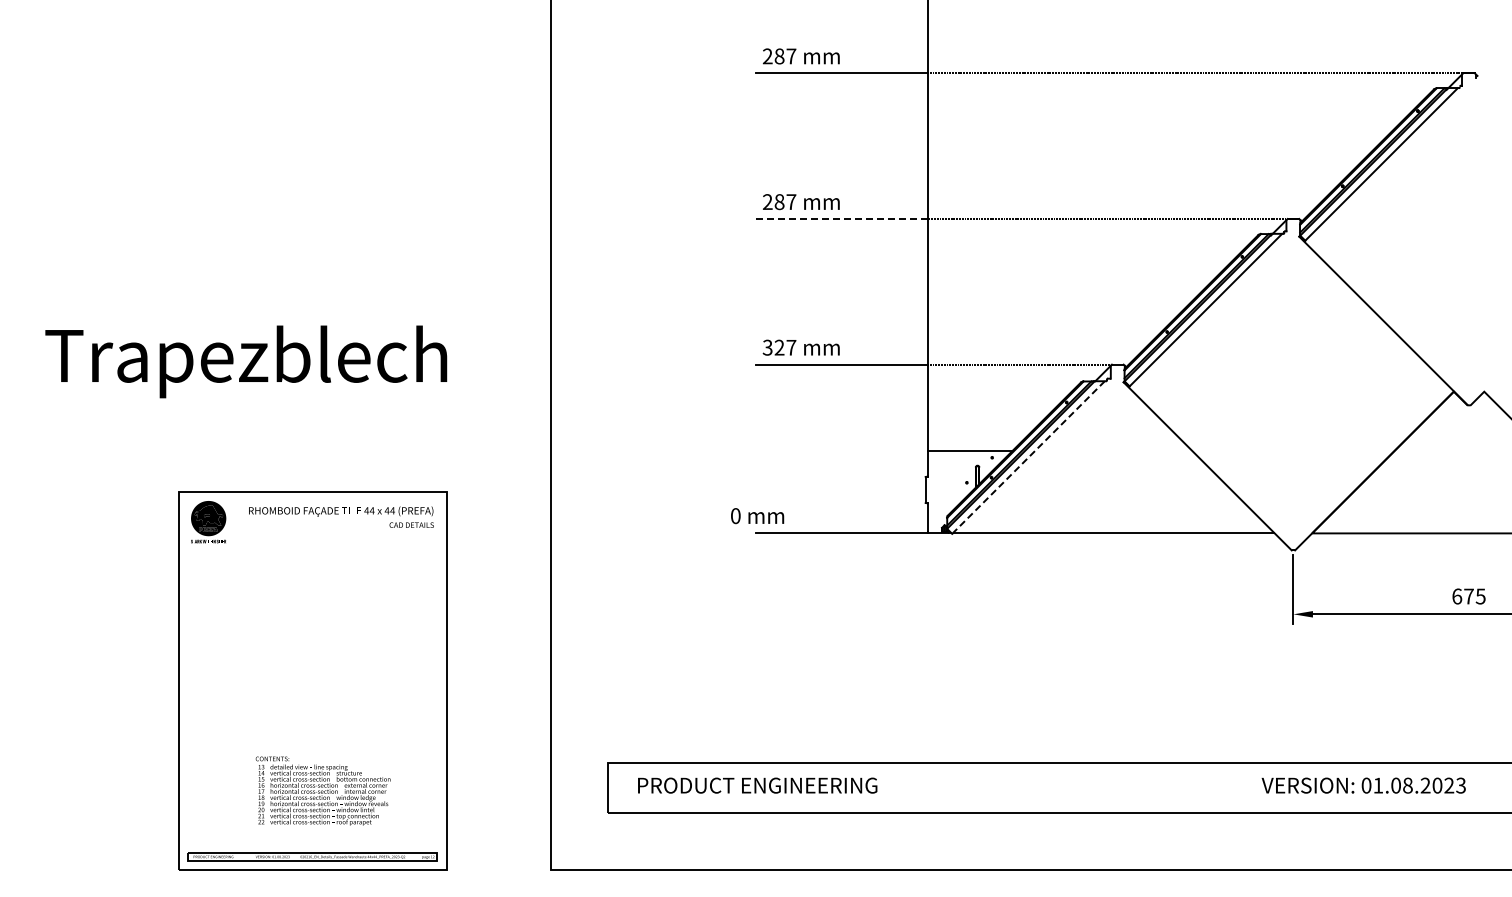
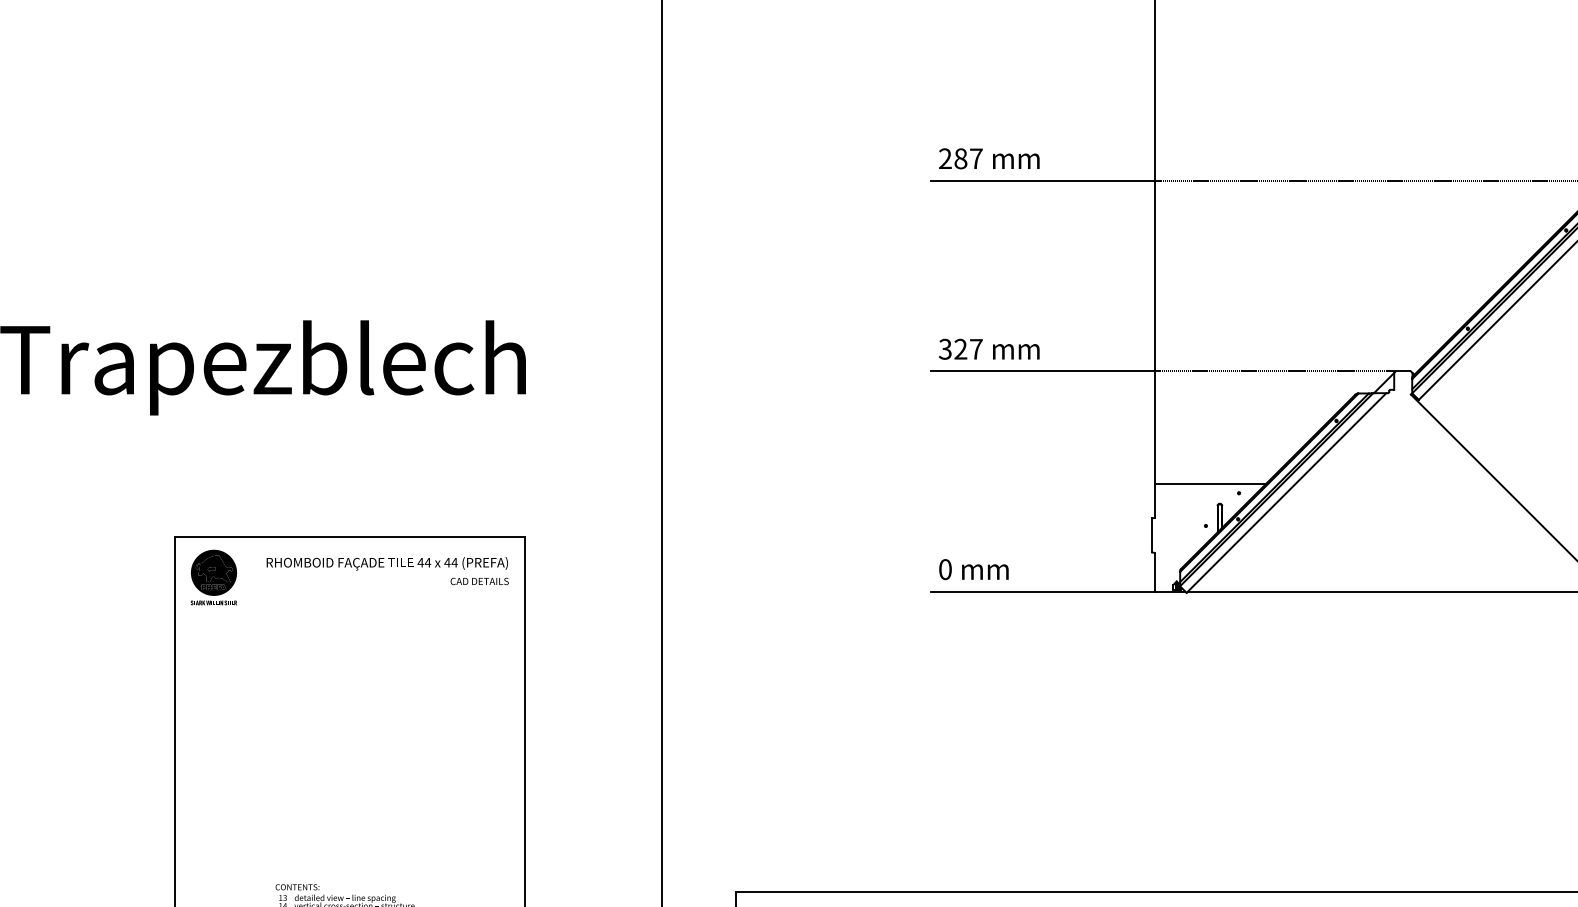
line: (842, 219) -> (1043, 181), dashed -> solid
line: (1028, 457) -> (1286, 492), dashed -> solid
text: (757, 516) -> (973, 570), moved

